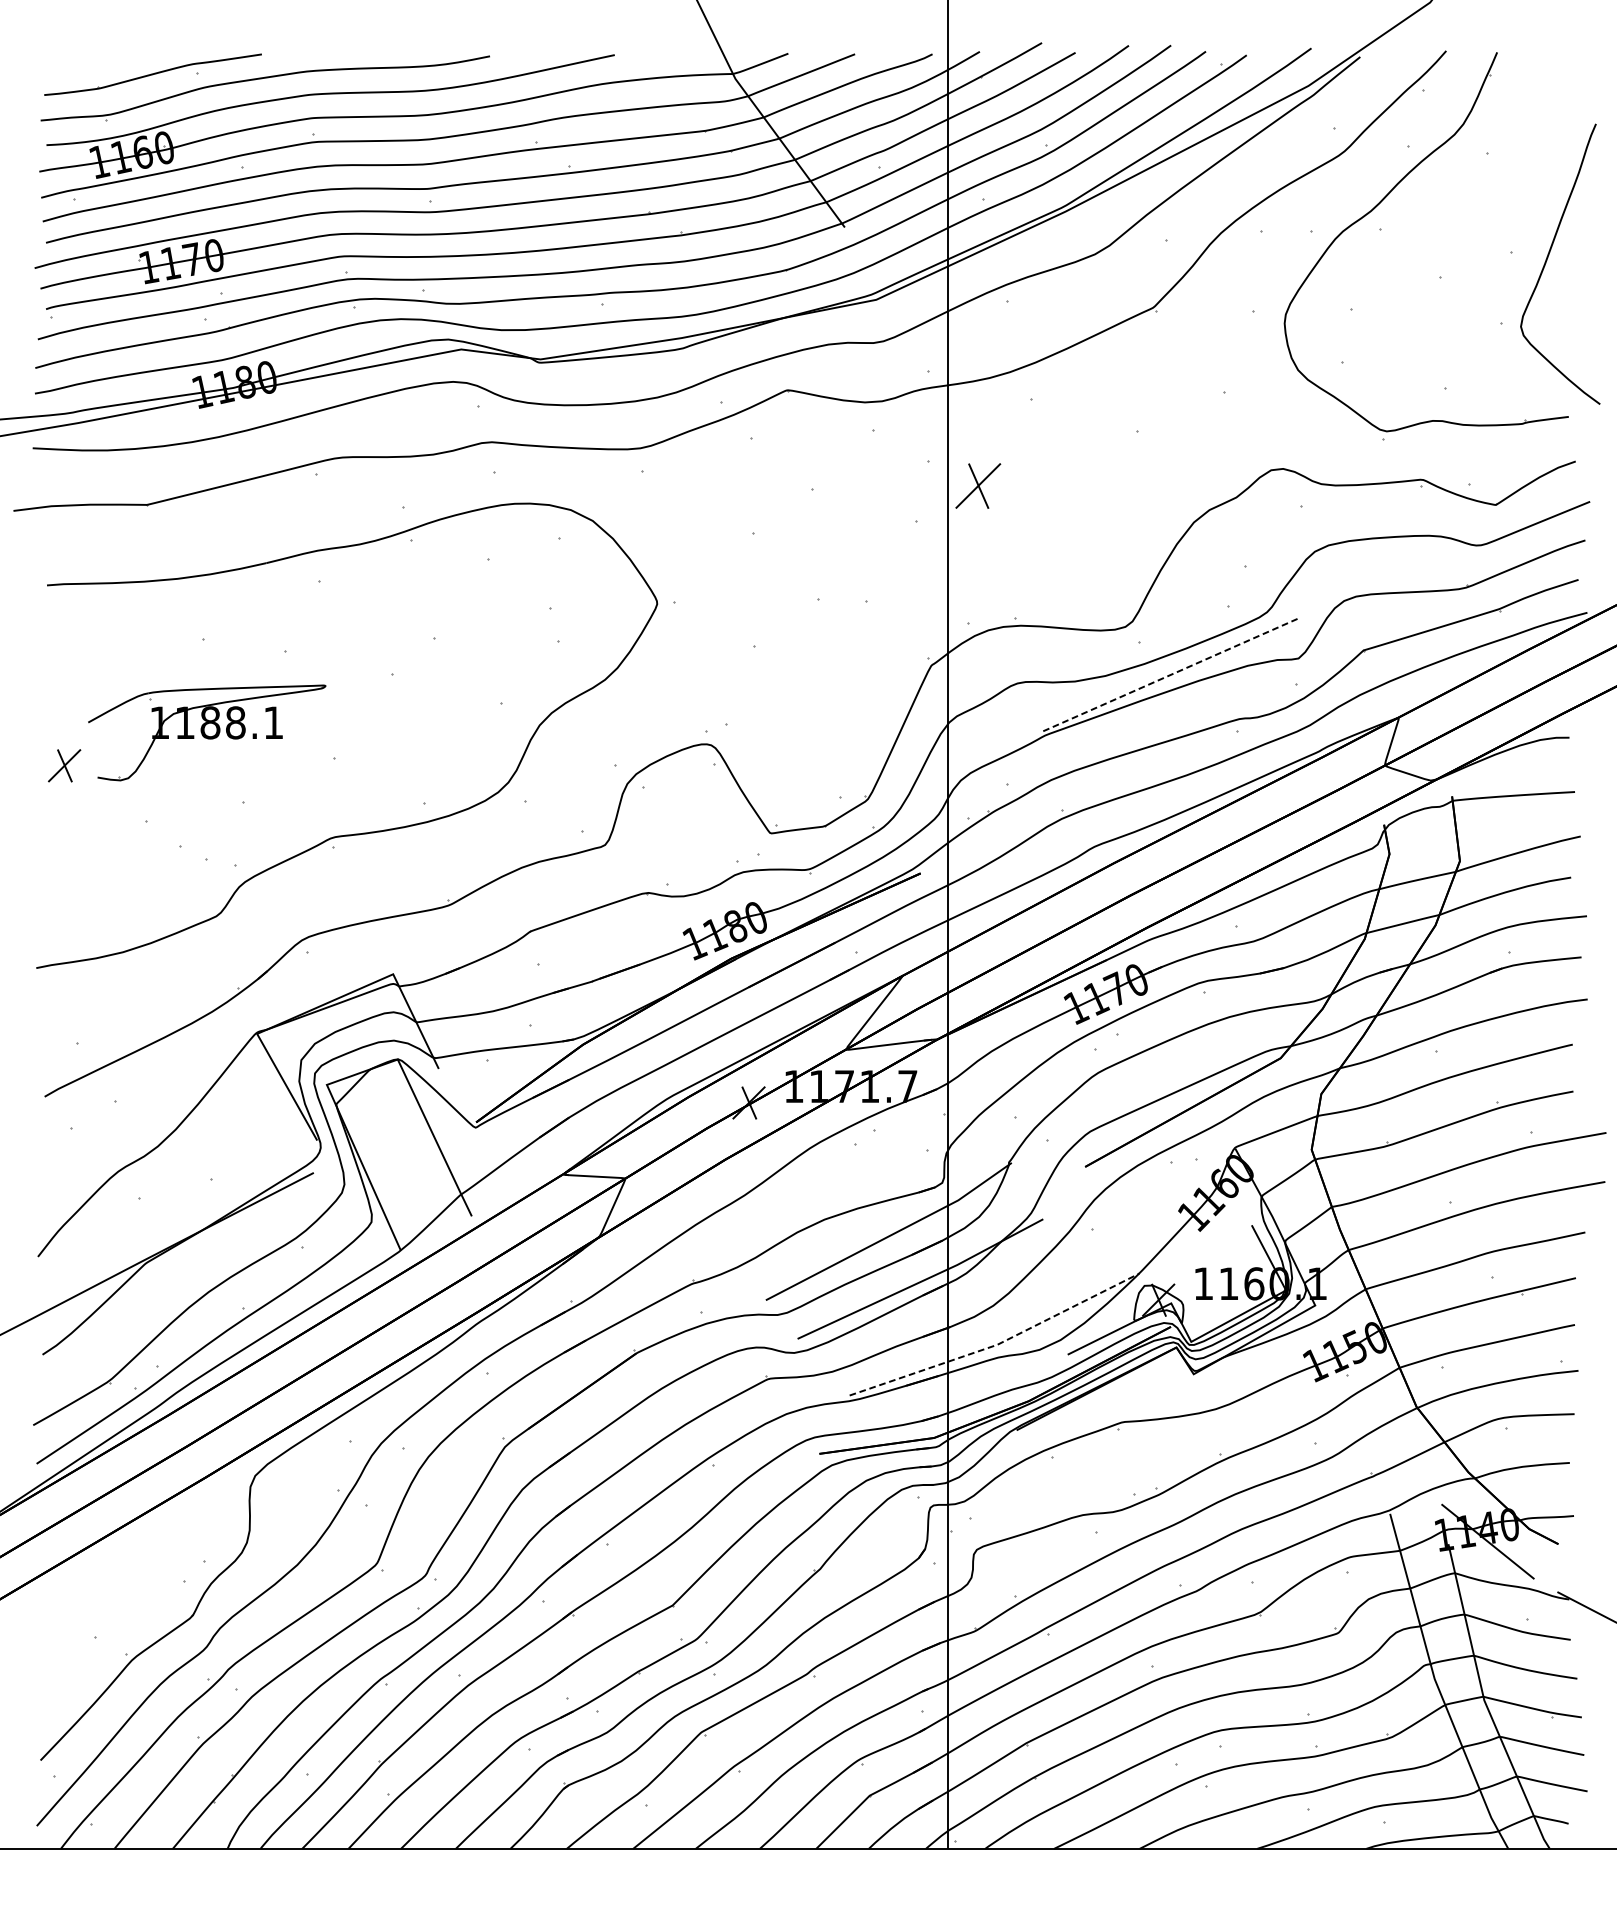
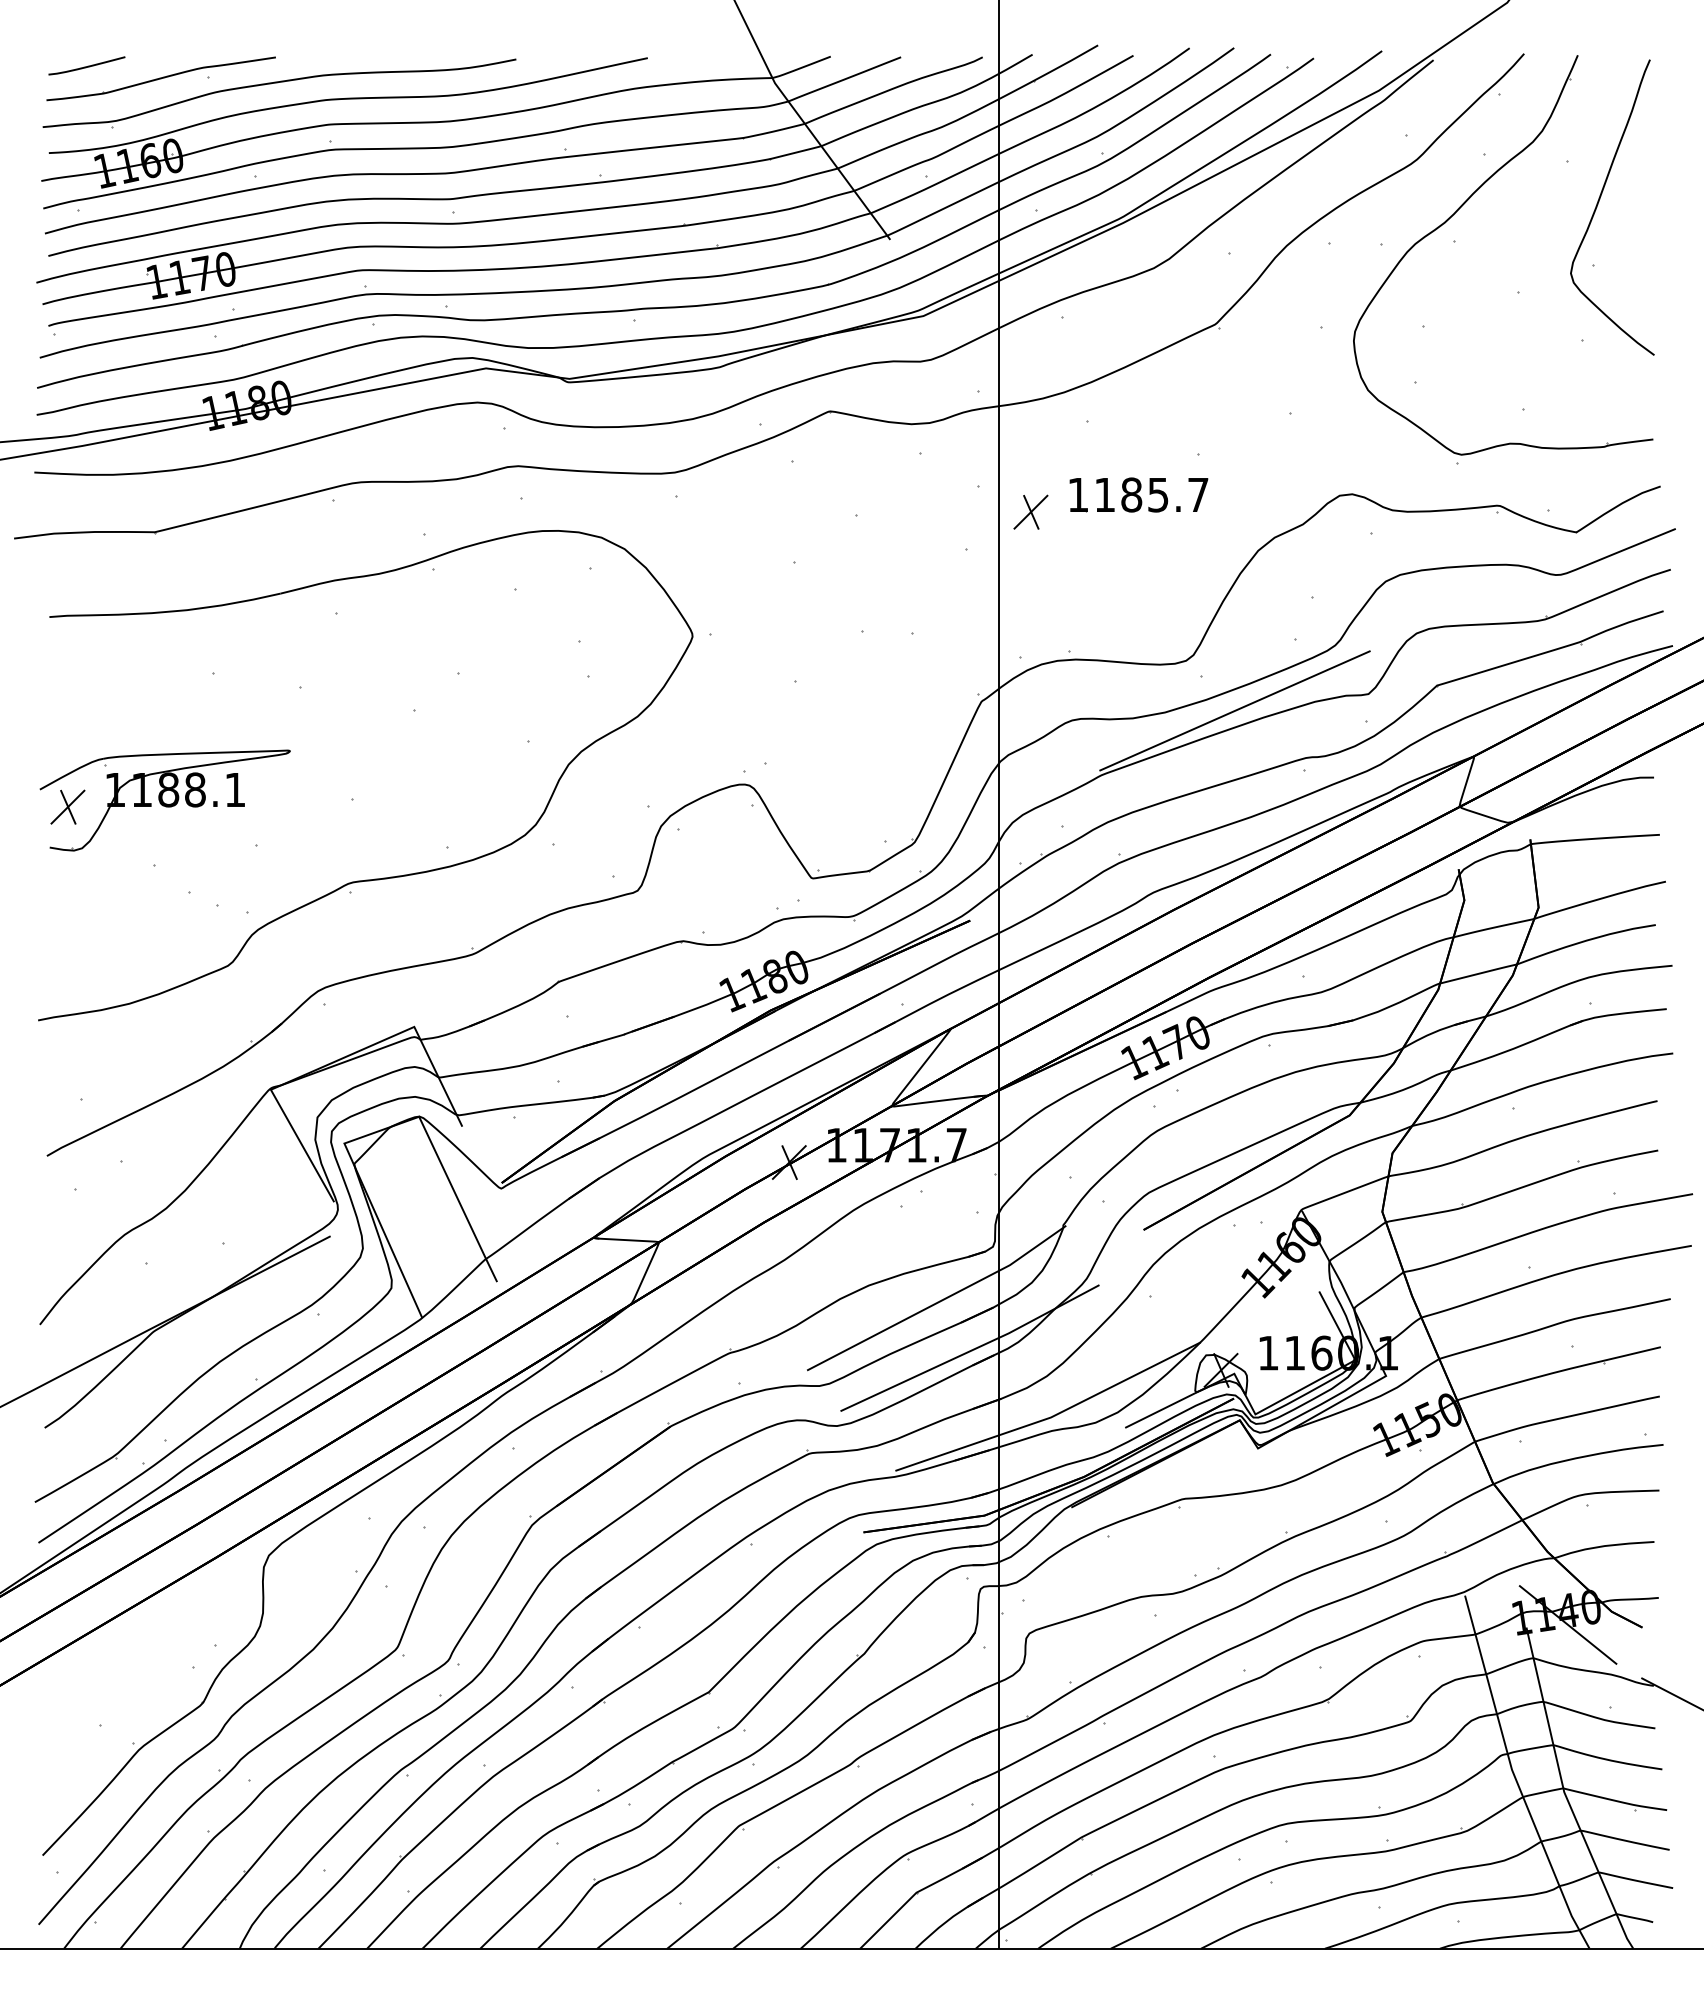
curve: (82, 63) -> (86, 66), added
curve: (1548, 258) -> (1599, 201), moved
part: (1080, 469) -> (1138, 494), added
part: (977, 485) -> (1030, 511), size x0.71
line: (1172, 674) -> (1235, 710), dashed -> solid
part: (206, 732) -> (164, 800), moved
line: (997, 1344) -> (1051, 1417), dashed -> solid

